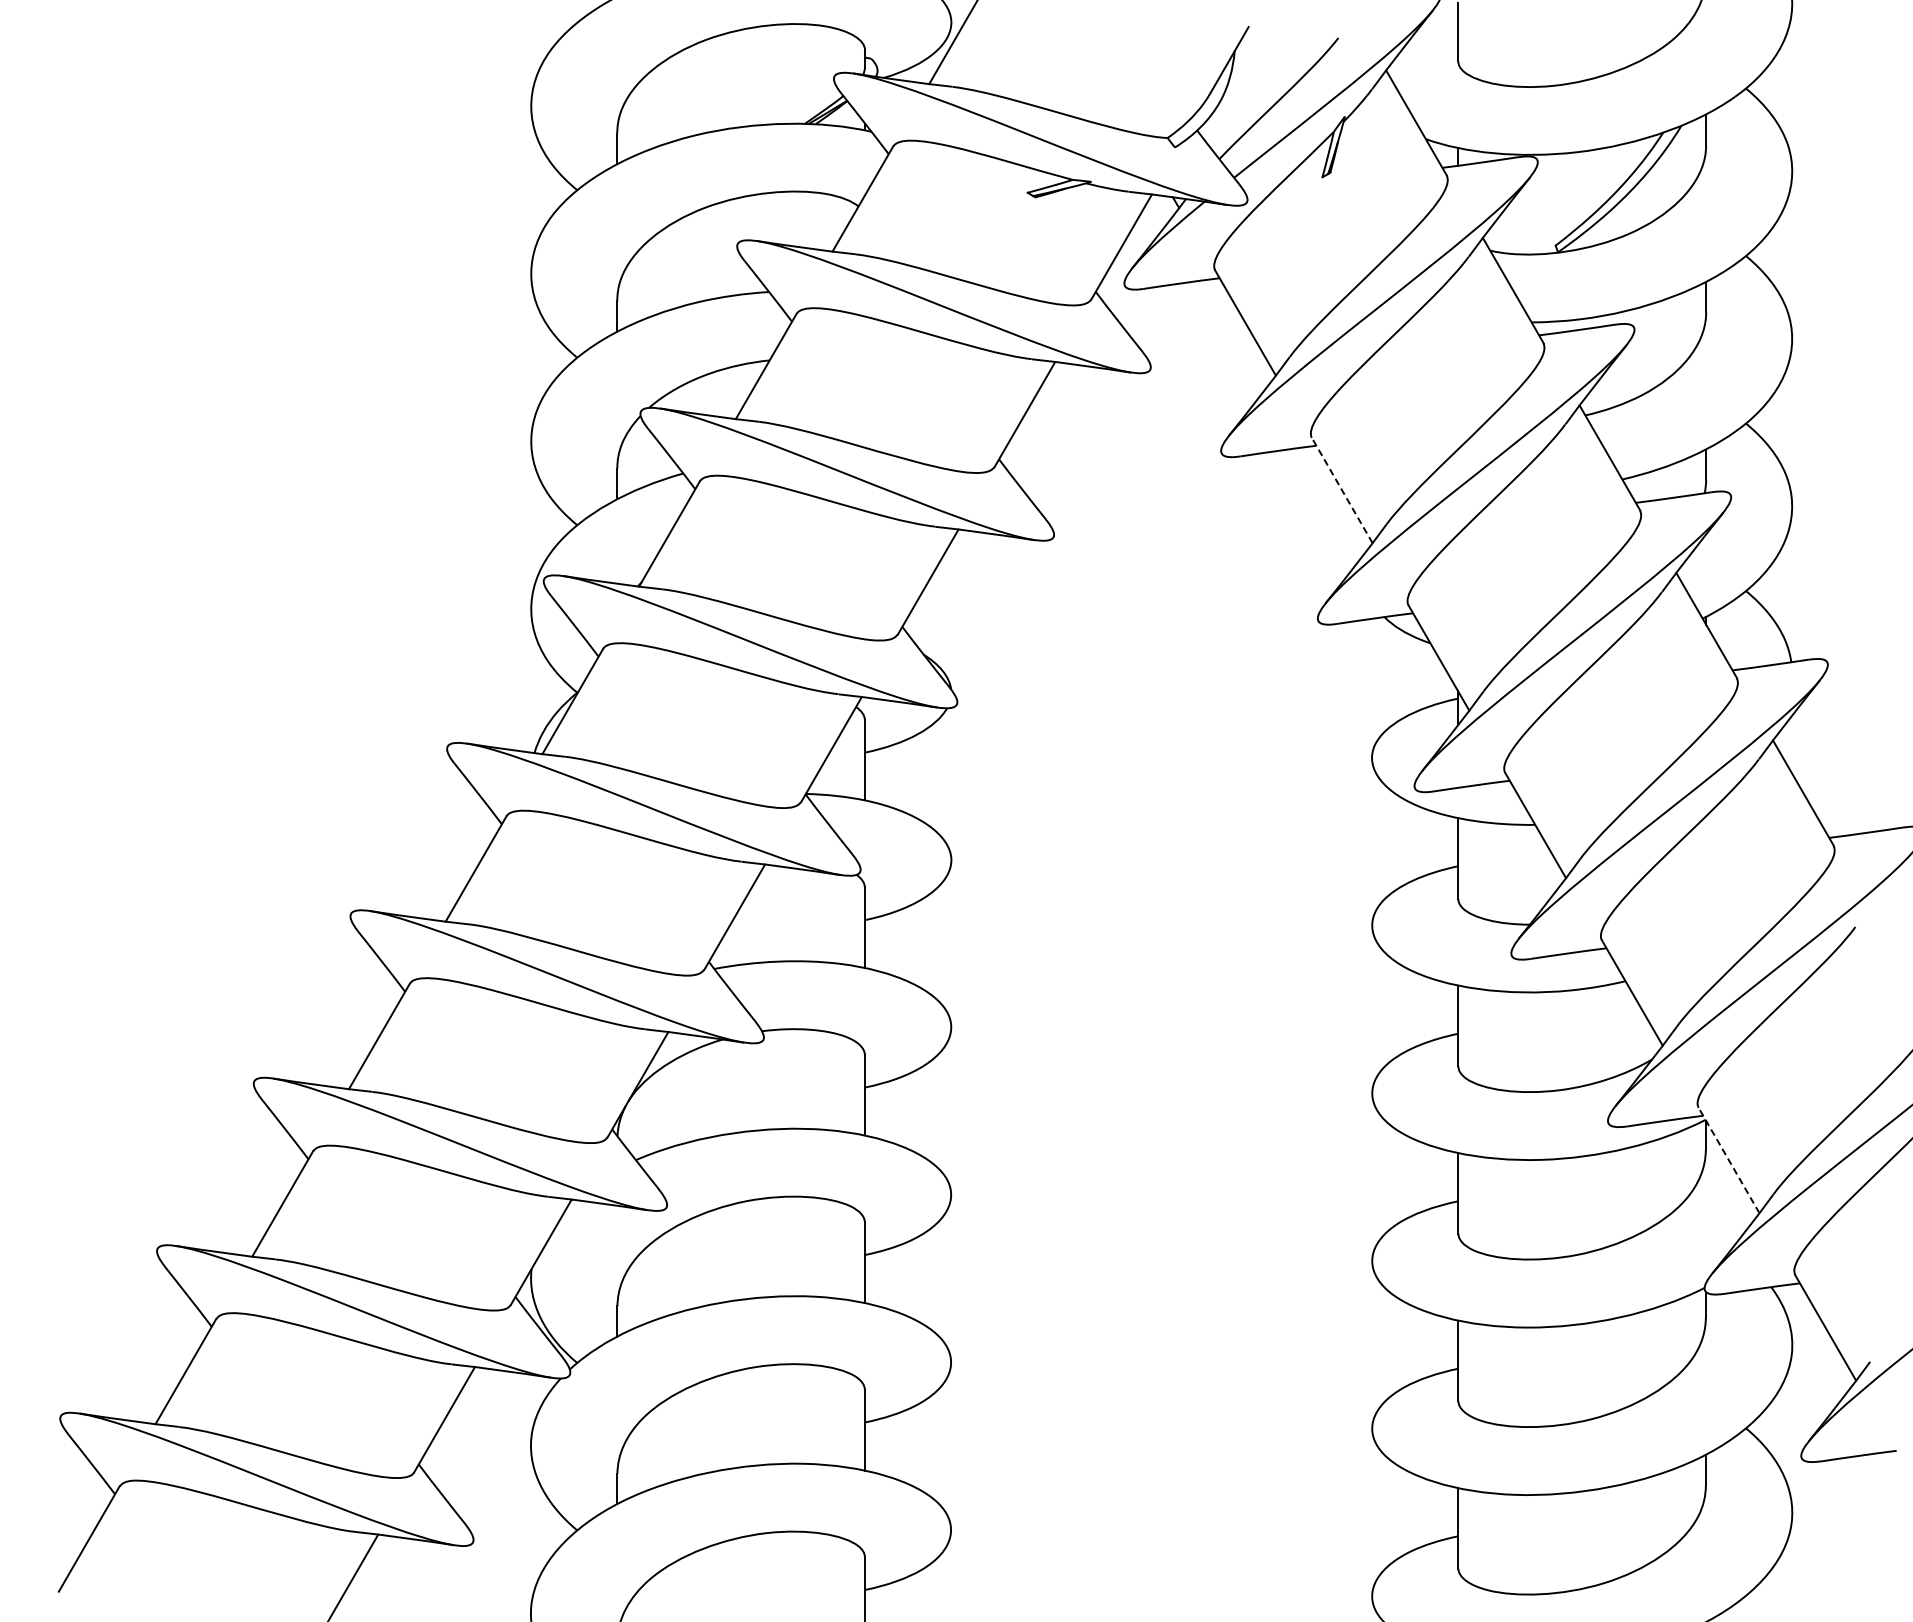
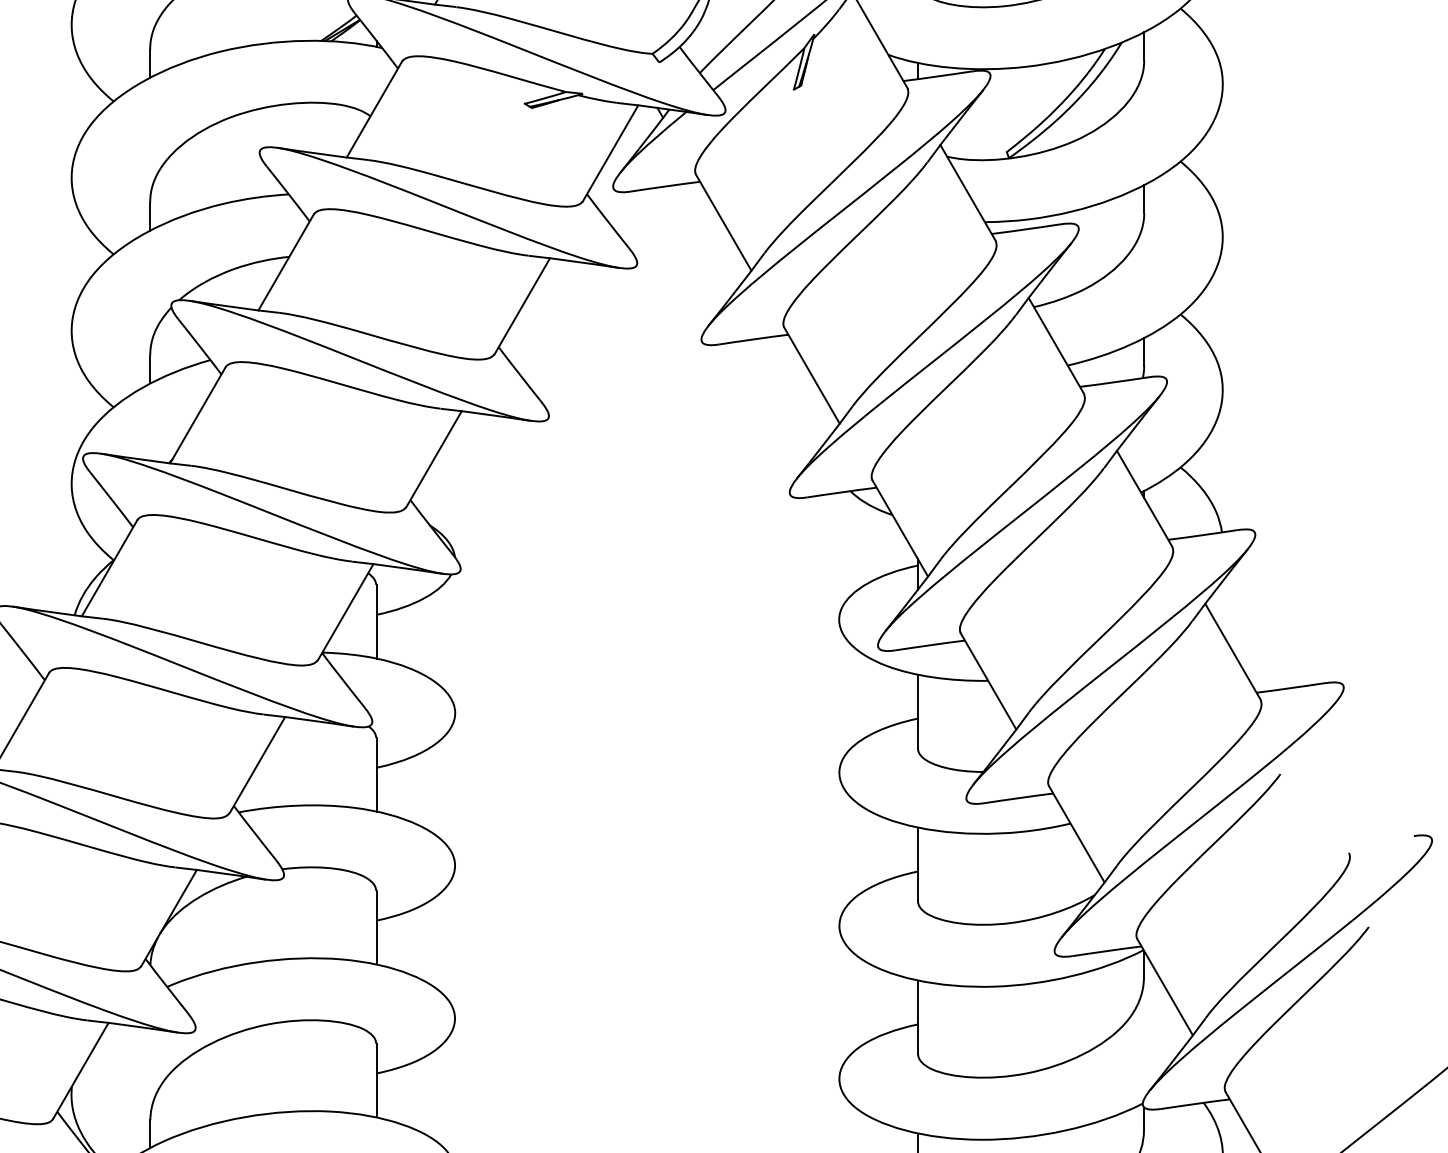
line: (1342, 490) -> (812, 375), dashed -> solid
line: (1729, 1160) -> (1165, 987), dashed -> solid

